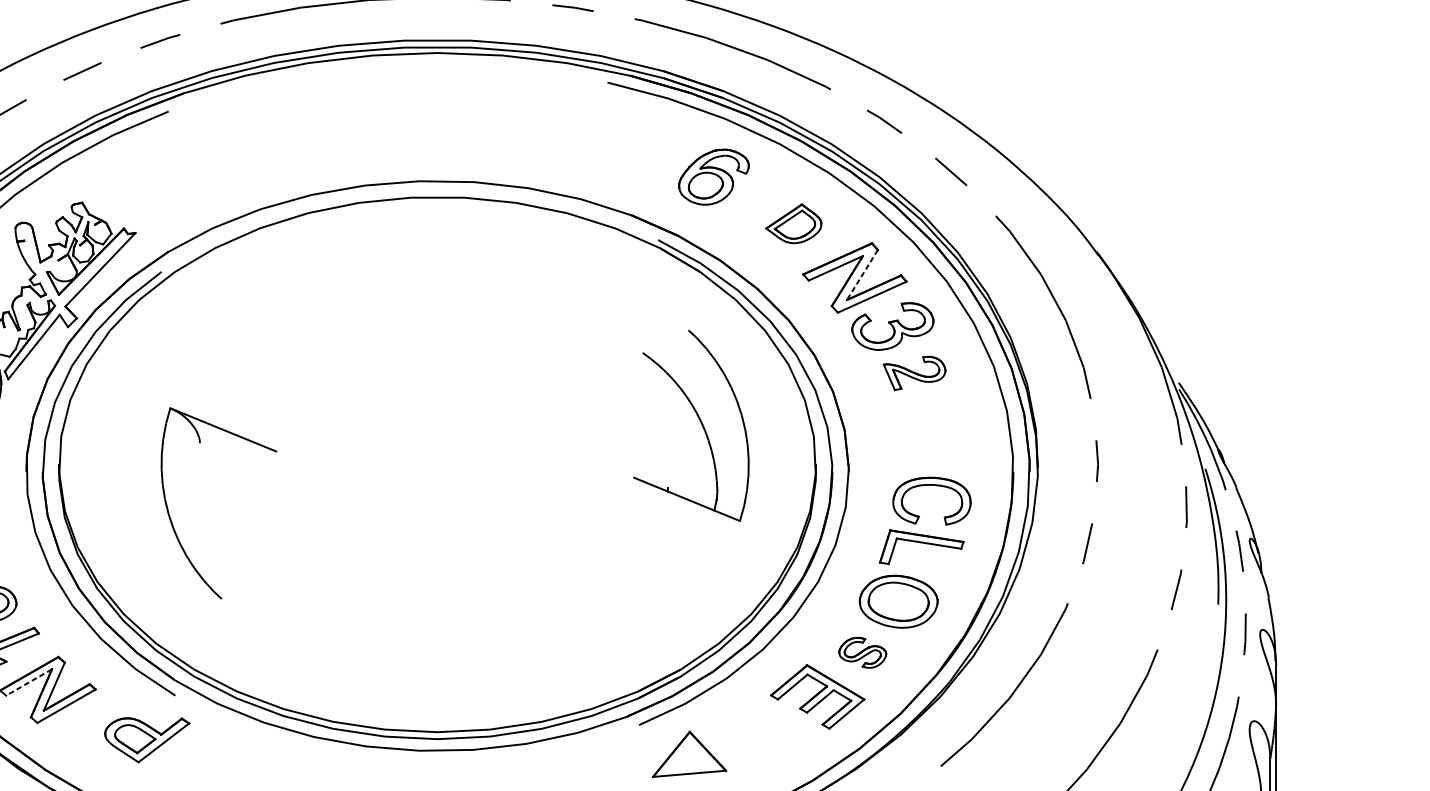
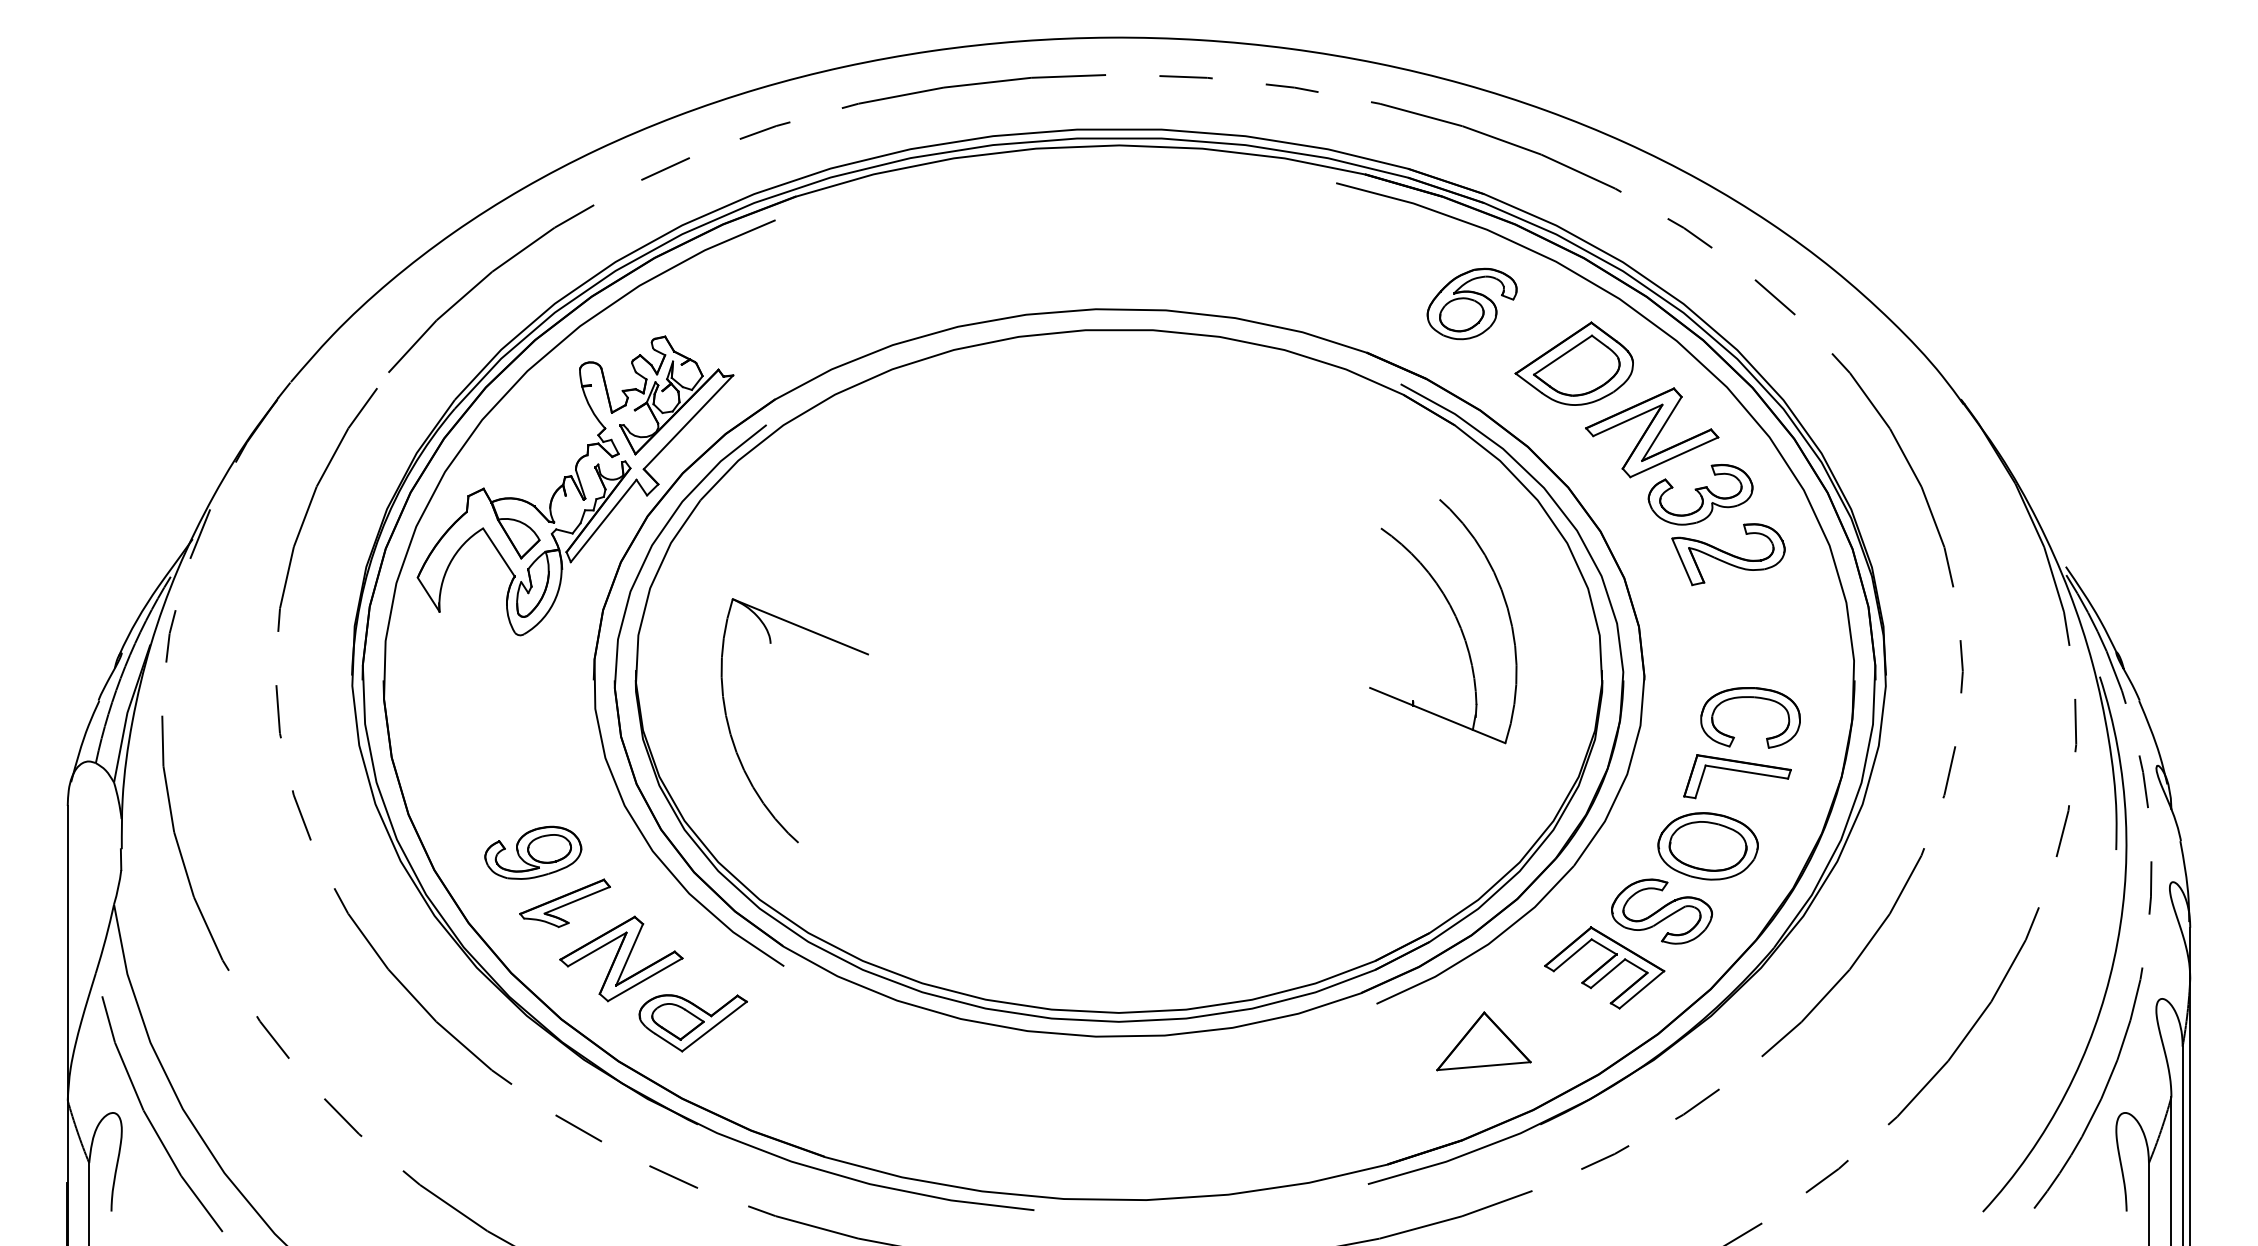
part: (793, 223) -> (1573, 363), size x1.67
line: (862, 274) -> (1661, 428), dashed -> solid
part: (914, 373) -> (1728, 554), size x1.43
part: (170, 518) -> (733, 739), moved
part: (862, 652) -> (1662, 911), size x1.67
line: (29, 682) -> (597, 949), dashed -> solid
part: (146, 740) -> (692, 1023), moved
part: (689, 754) -> (1483, 1041), moved

